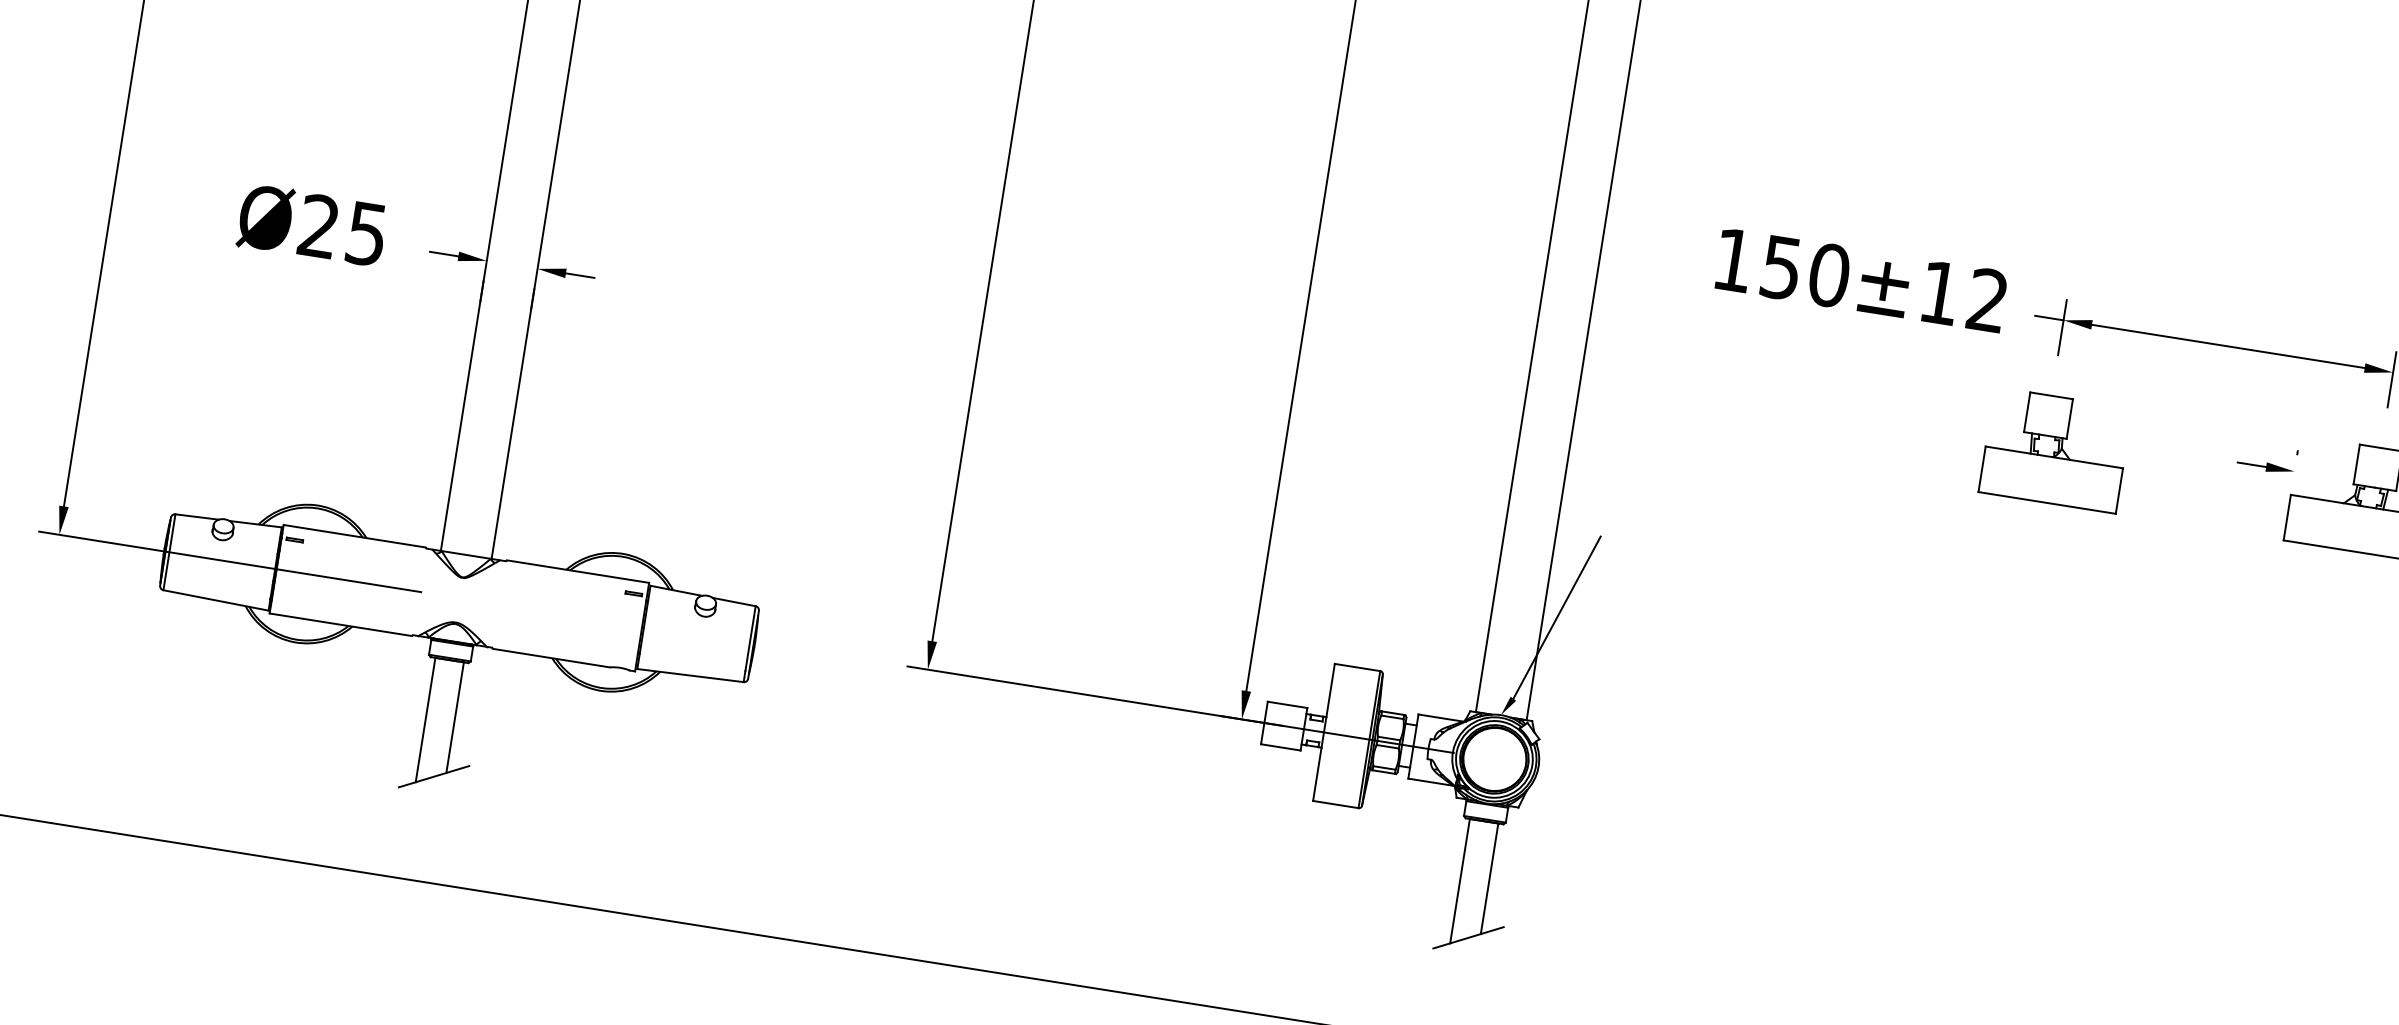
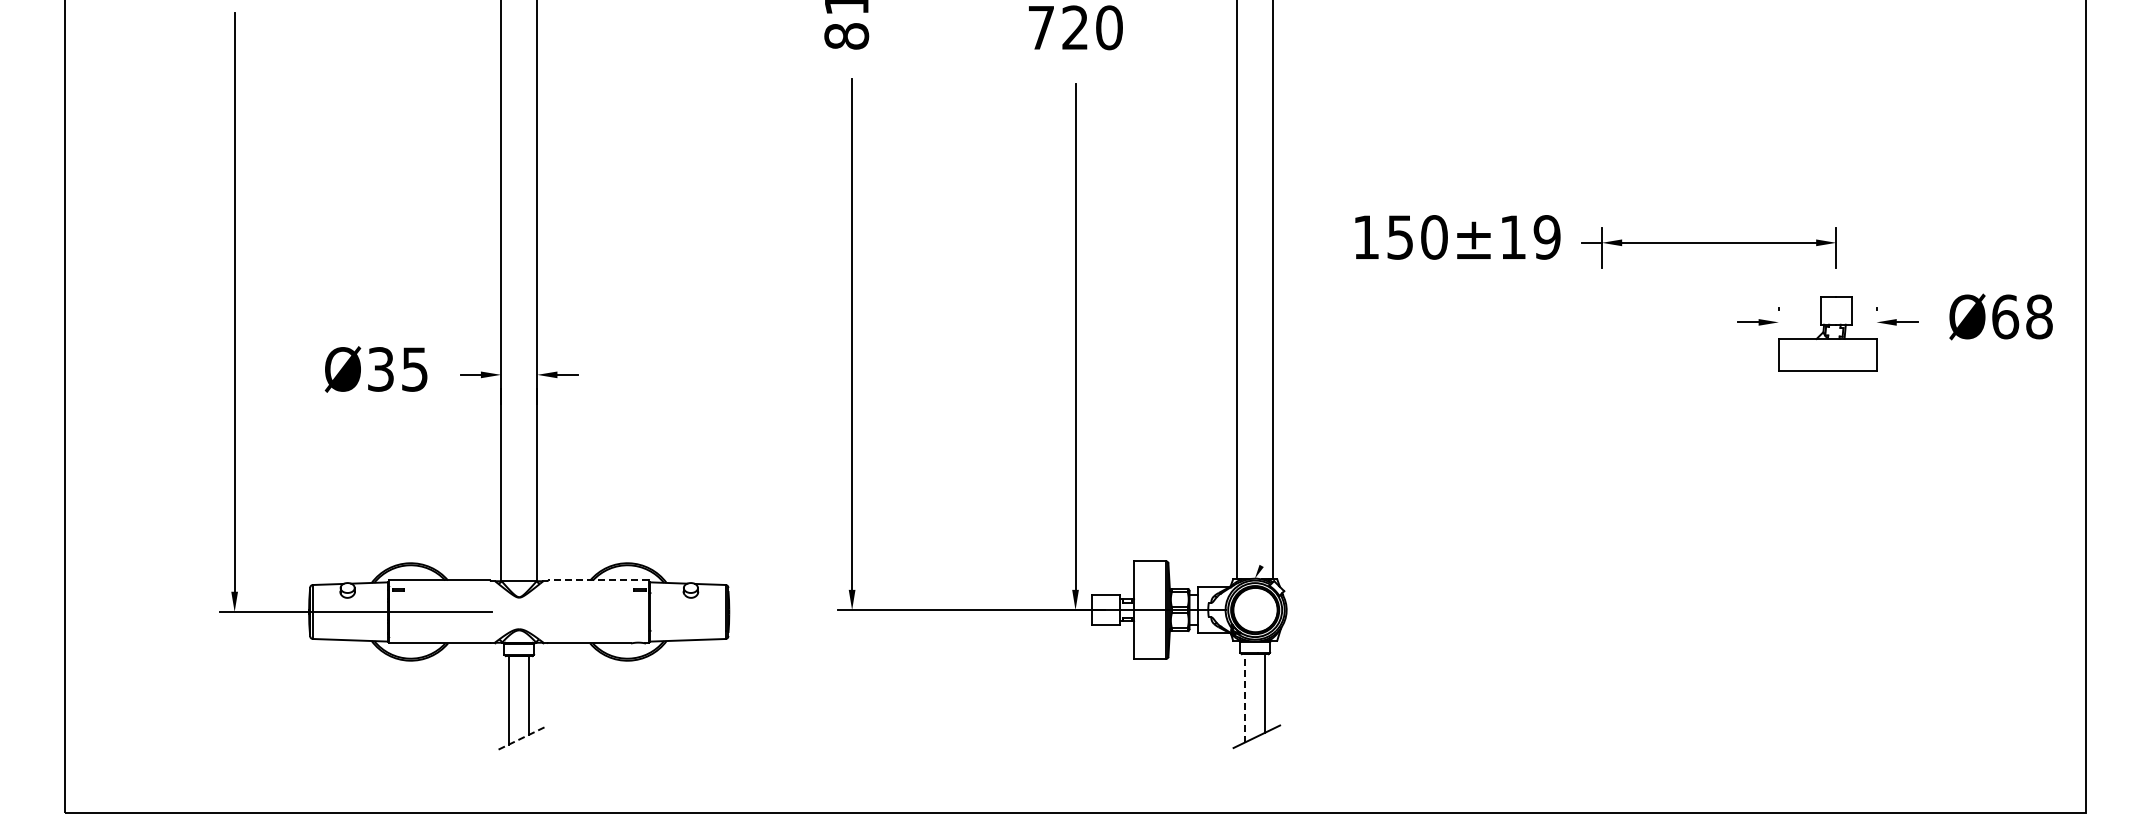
text: (318, 226) -> (380, 369), Ø25 -> Ø35
text: (1986, 300) -> (1546, 237), 150±12 -> 150±19
part: (2055, 449) -> (1610, 333), removed
line: (577, 571) -> (598, 580), solid -> dashed
line: (1556, 617) -> (1282, 504), removed
line: (434, 776) -> (521, 738), solid -> dashed
line: (1459, 879) -> (1244, 697), solid -> dashed

